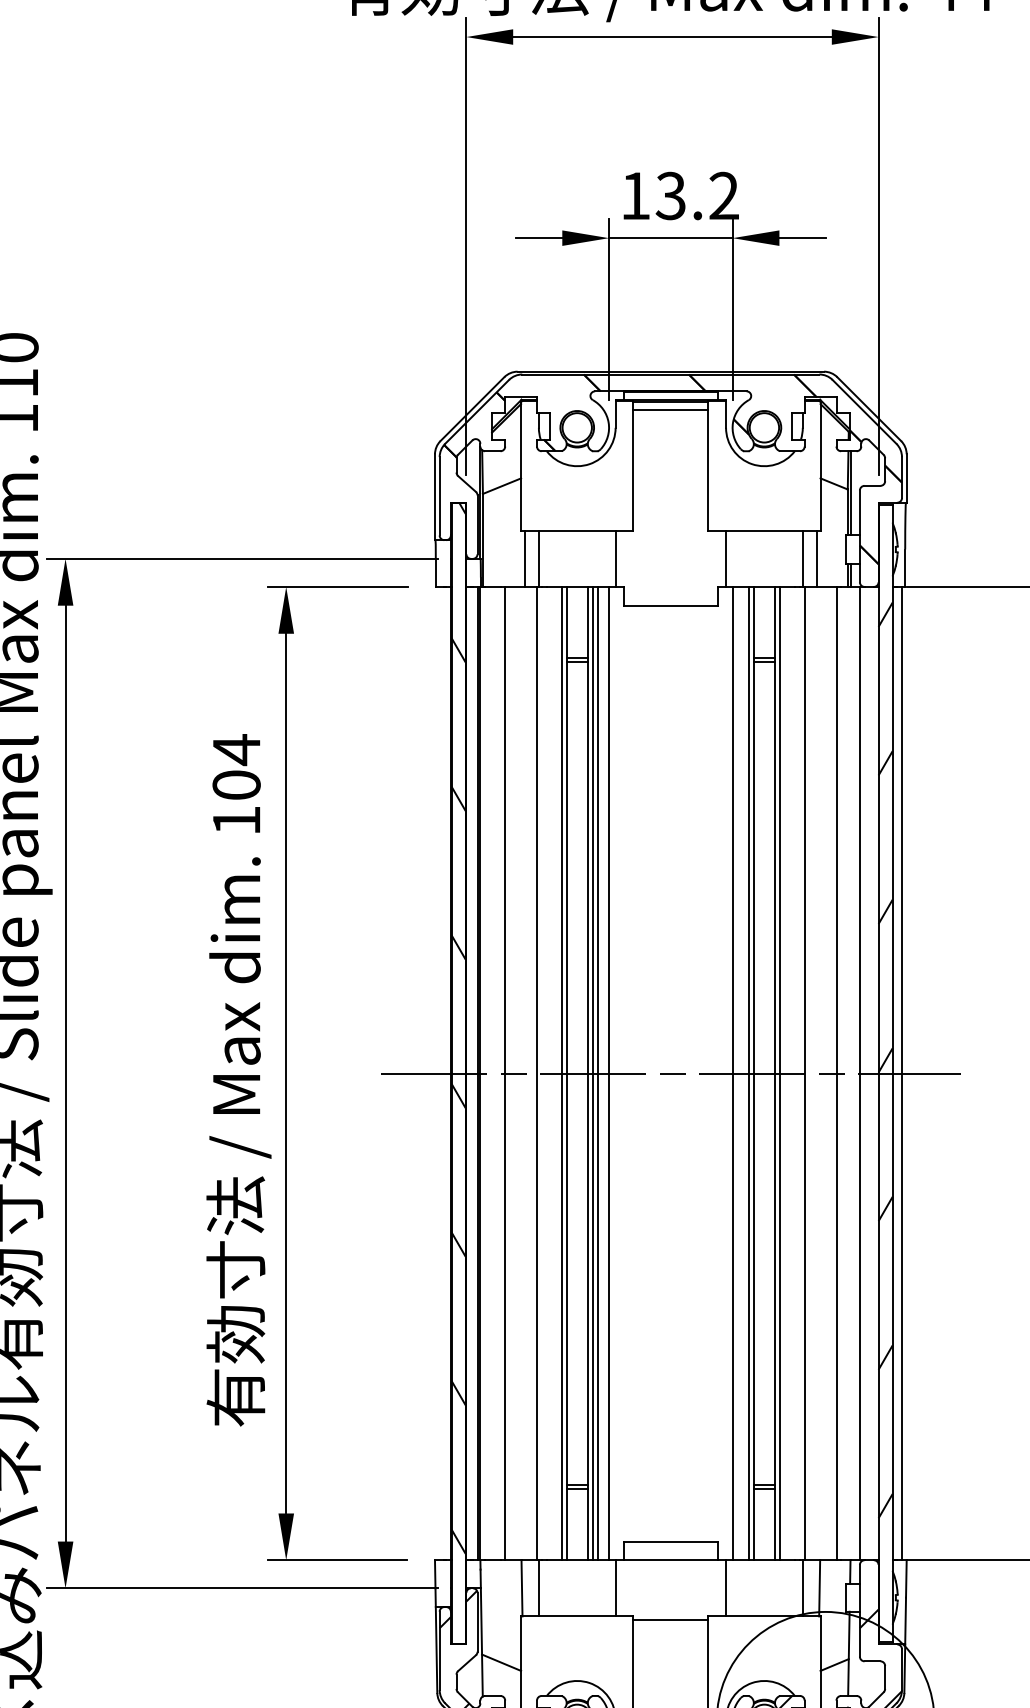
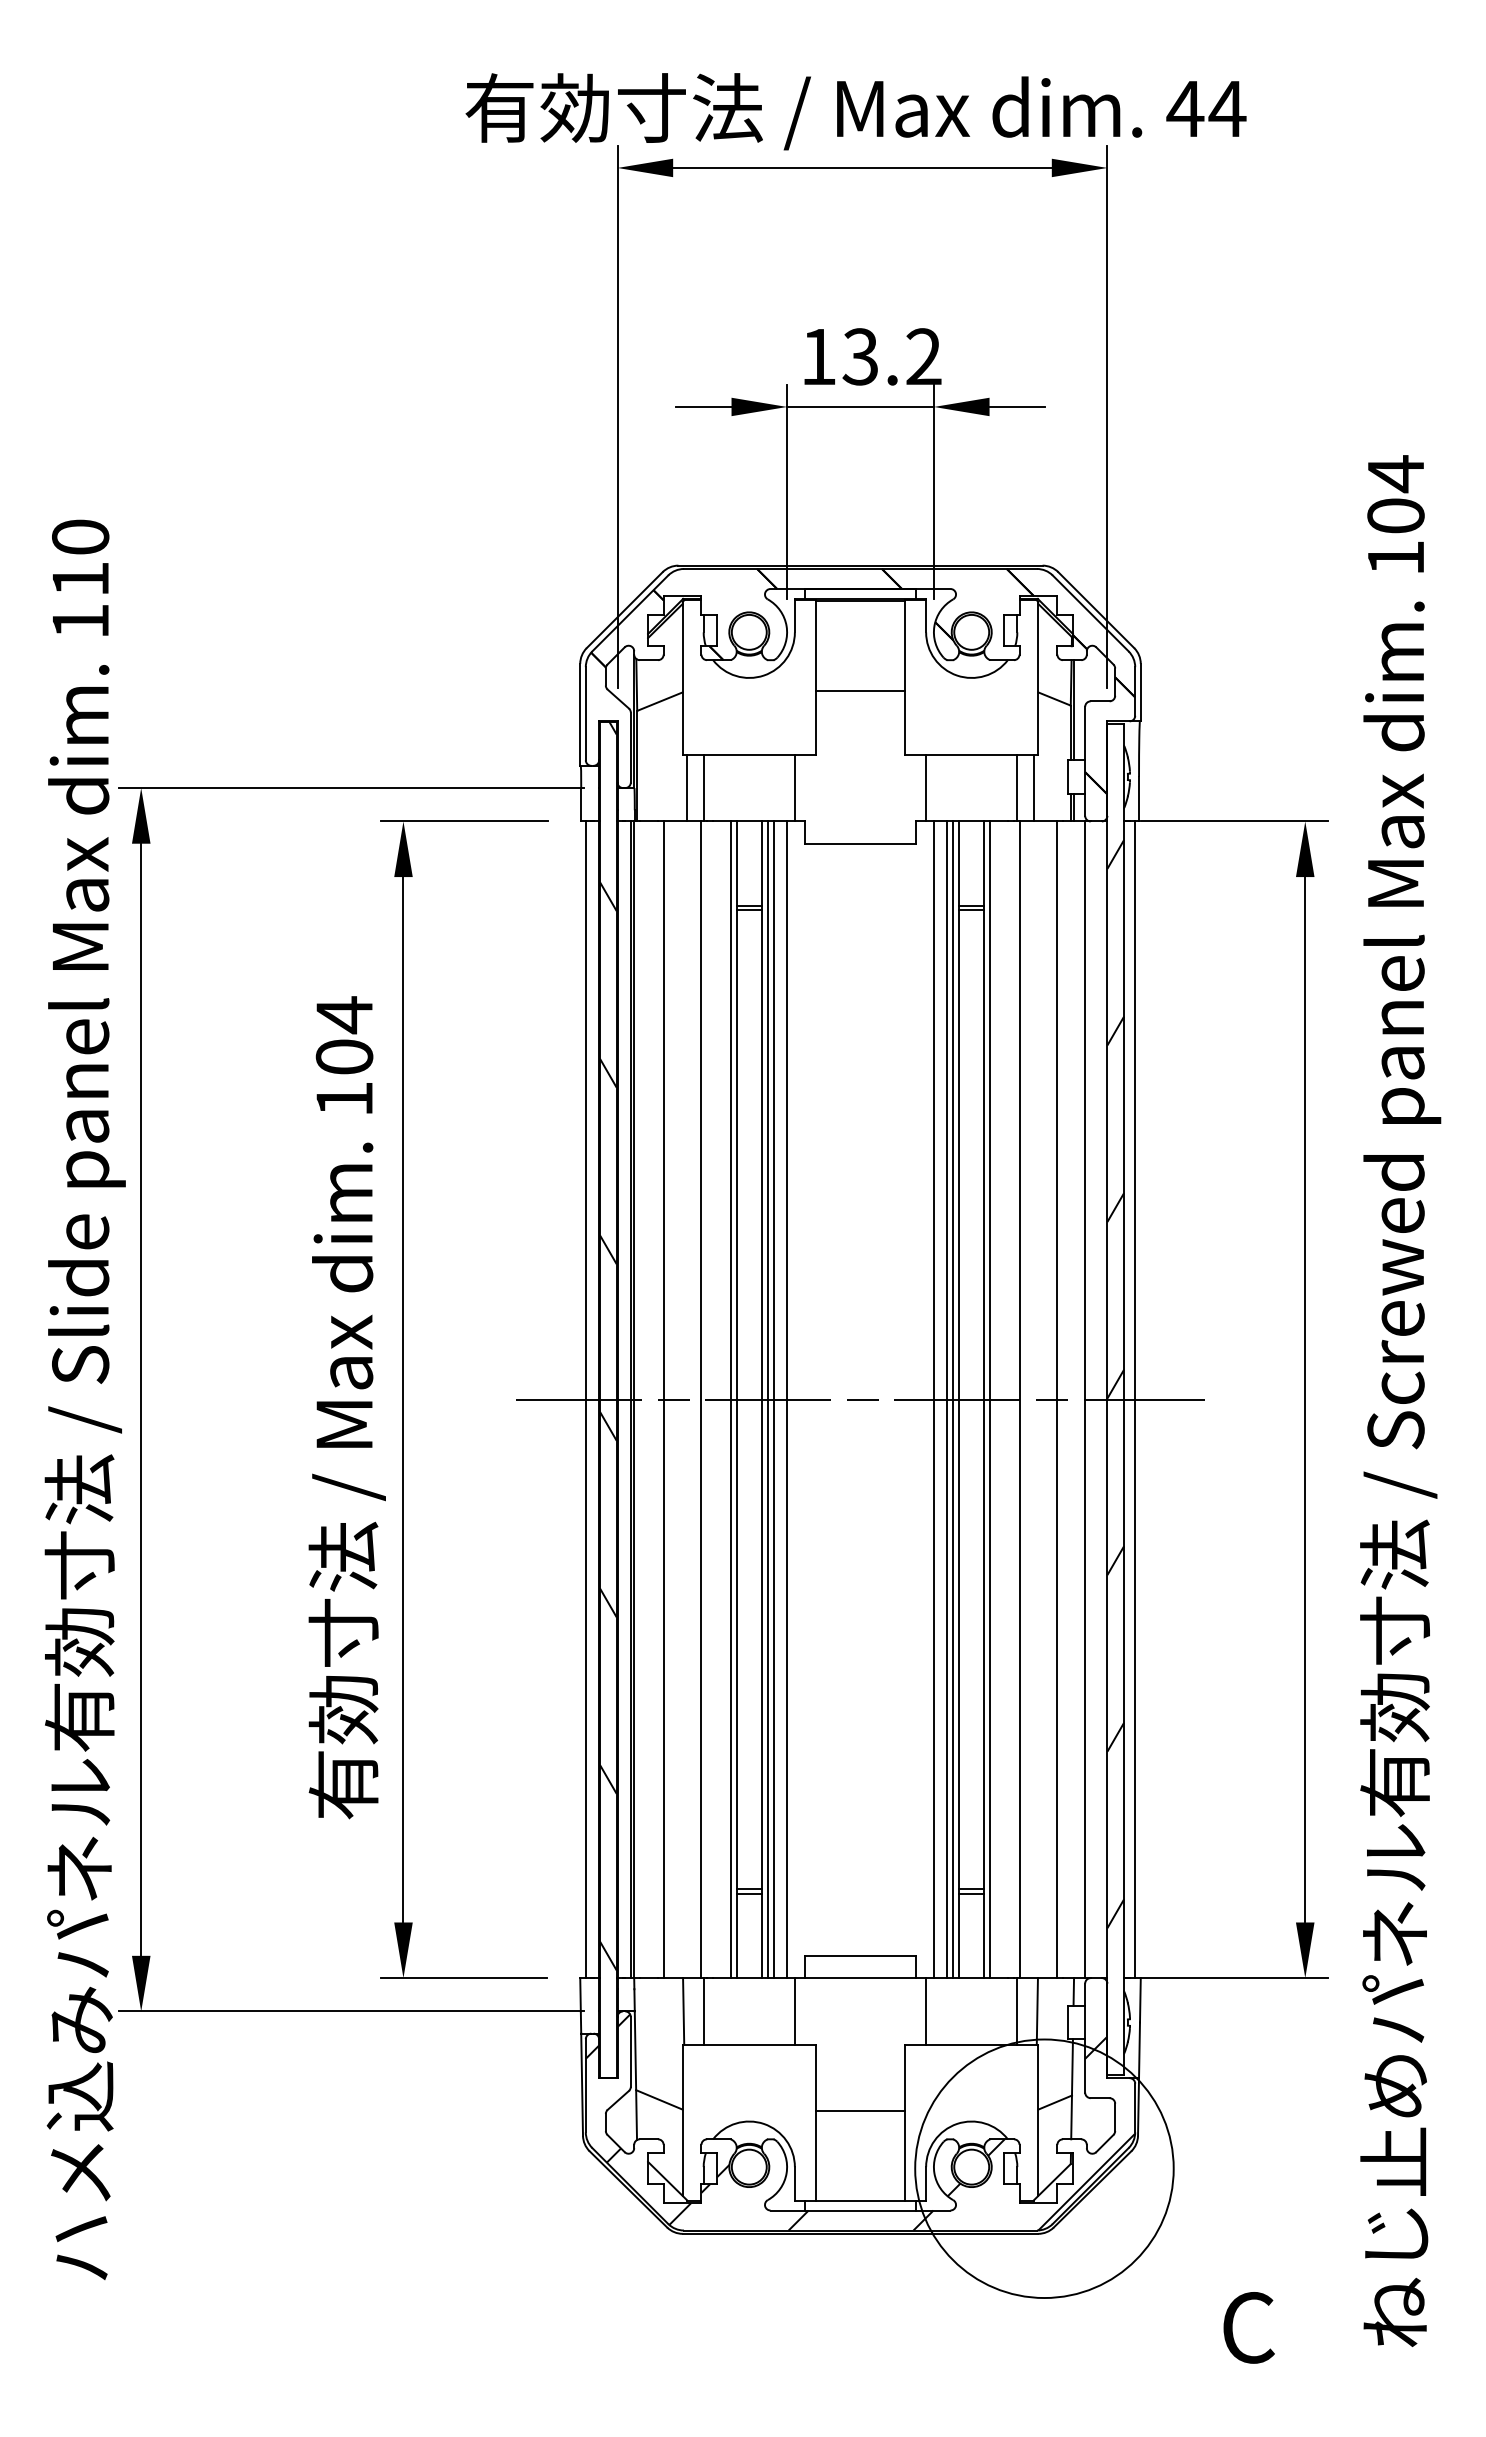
line: (670, 410) -> (860, 690), moved
line: (439, 1073) -> (585, 1399), added
line: (744, 1073) -> (947, 1399), added
line: (670, 1620) -> (860, 2111), moved

